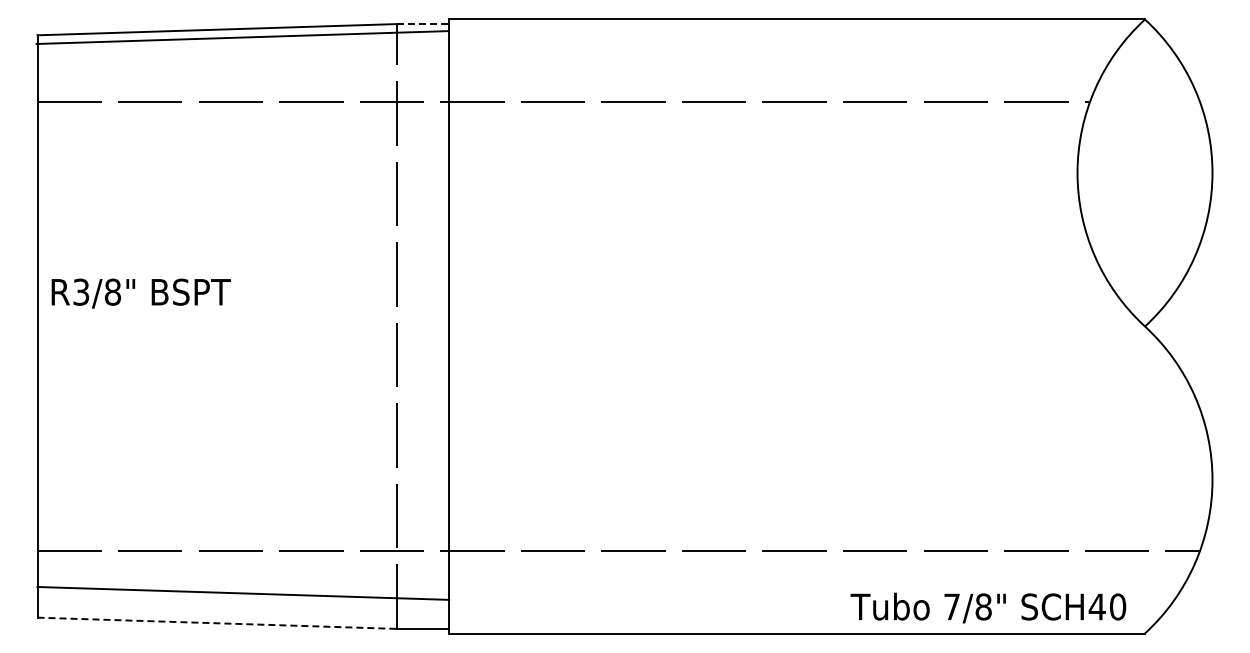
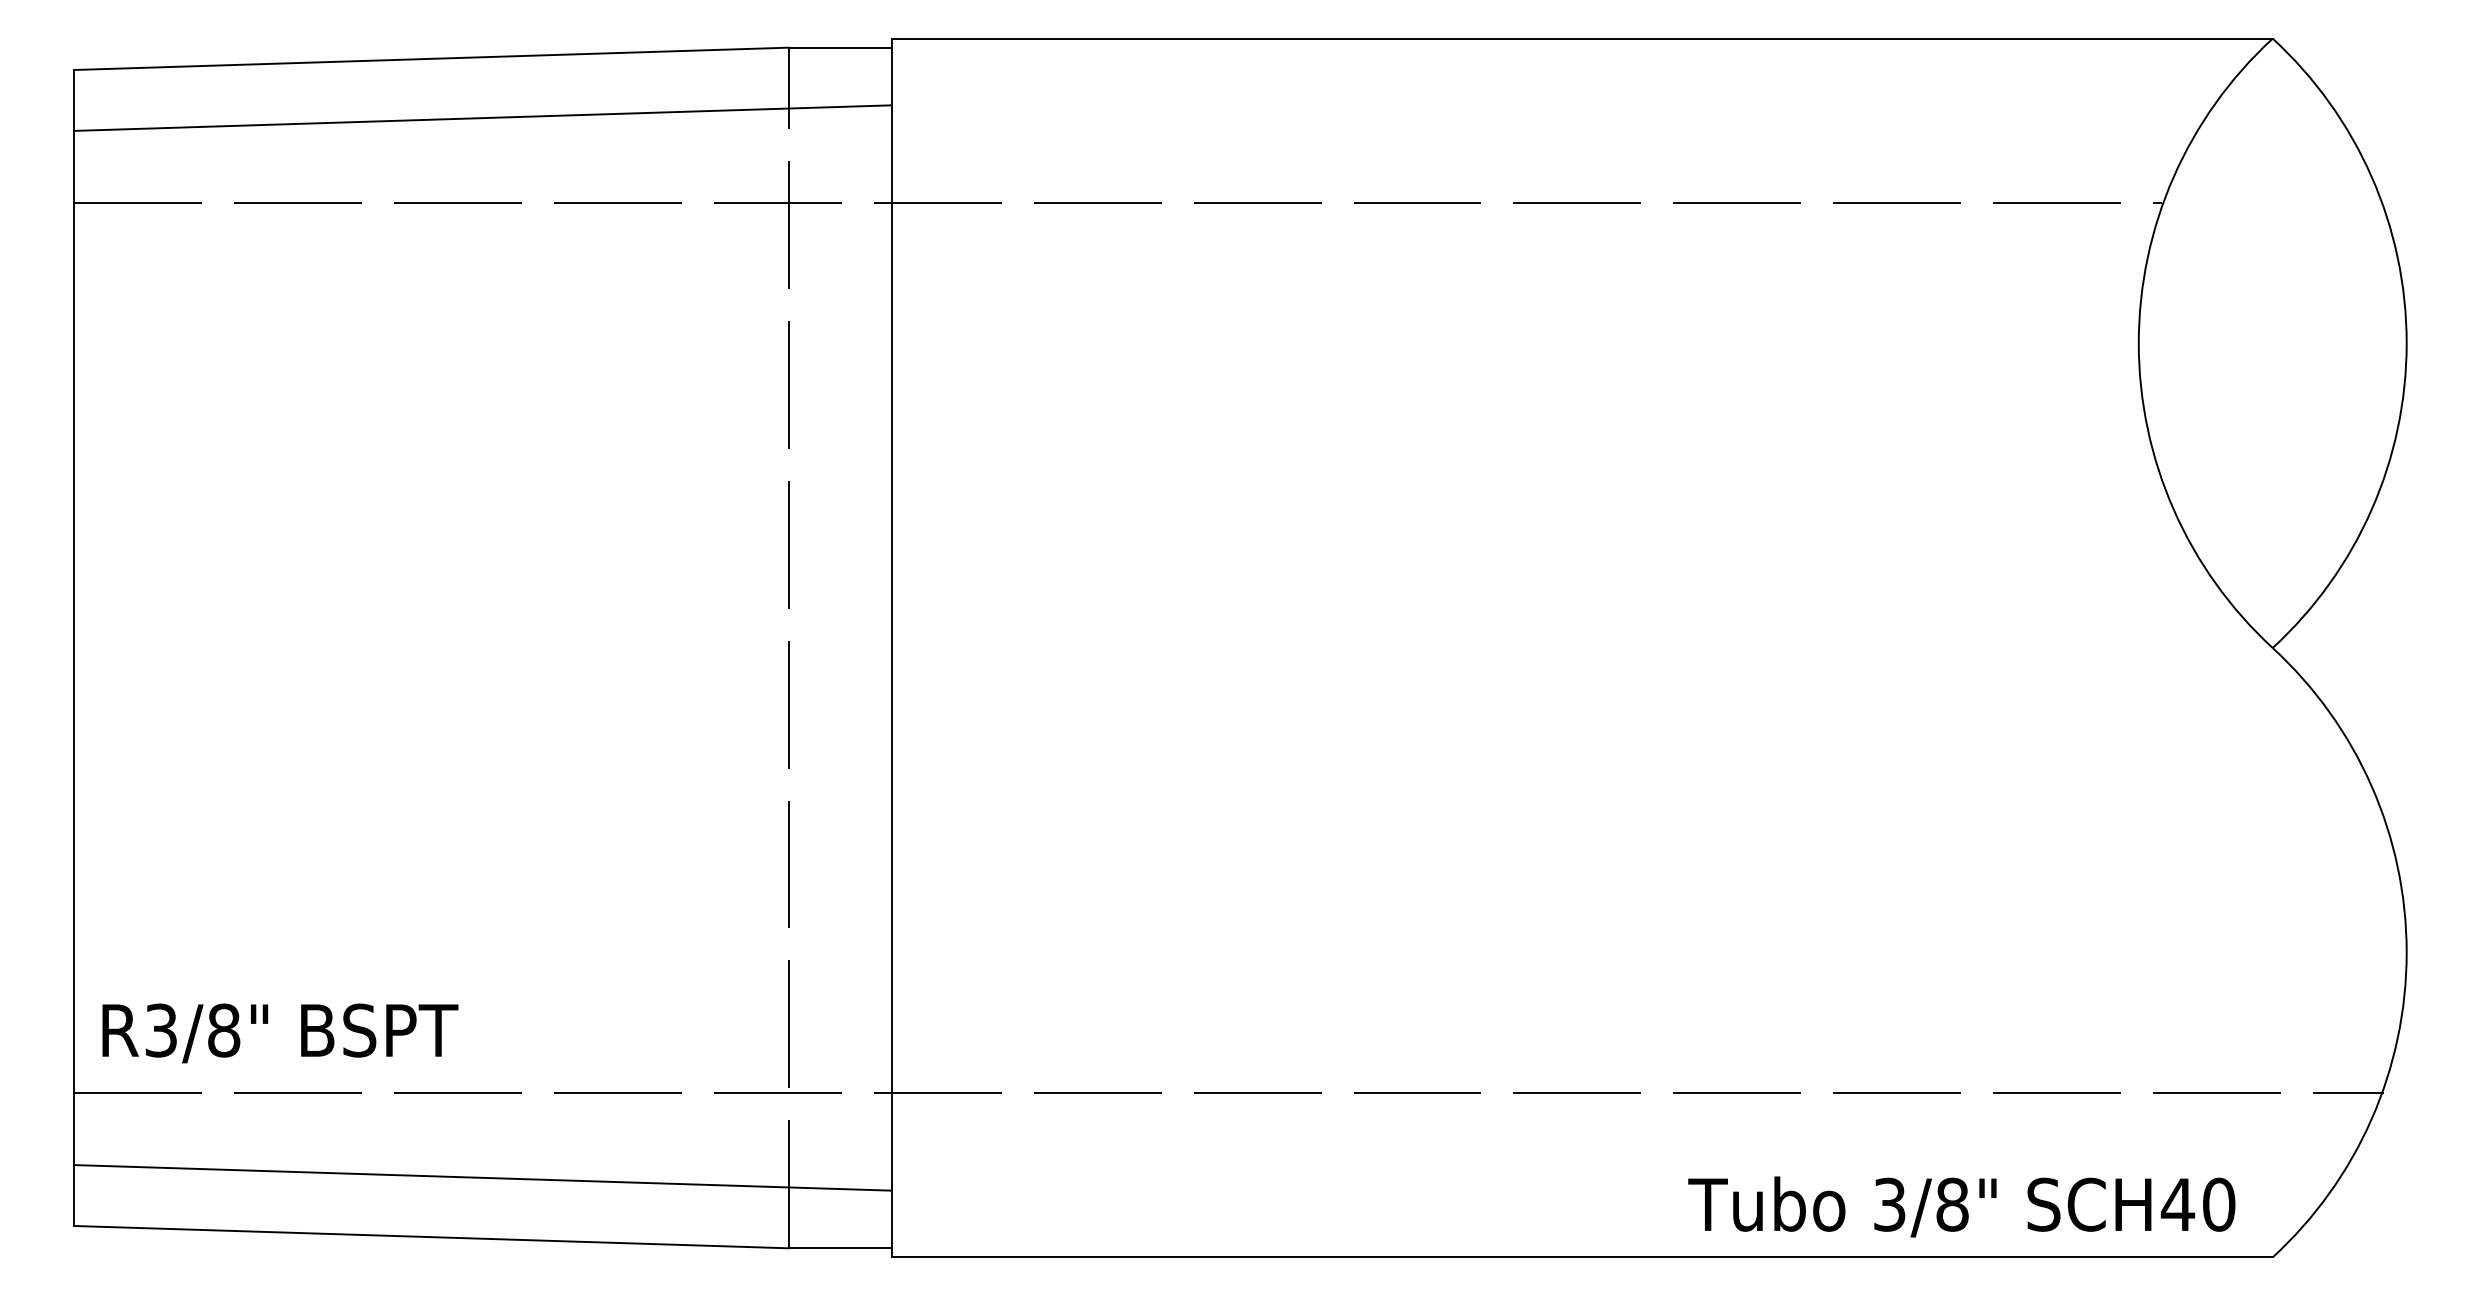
line: (423, 24) -> (840, 48), dashed -> solid
line: (242, 37) -> (483, 118), moved
text: (140, 293) -> (278, 1033), moved
text: (951, 606) -> (1888, 1203), 7/8" -> 3/8"
line: (217, 623) -> (431, 1237), dashed -> solid

